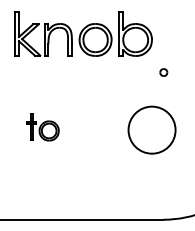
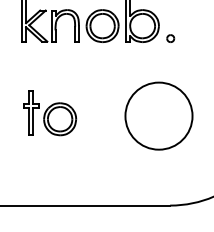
part: (163, 72) -> (170, 38), moved
part: (43, 127) -> (50, 113), size x1.67
circle: (151, 129) -> (158, 115), size x1.43

